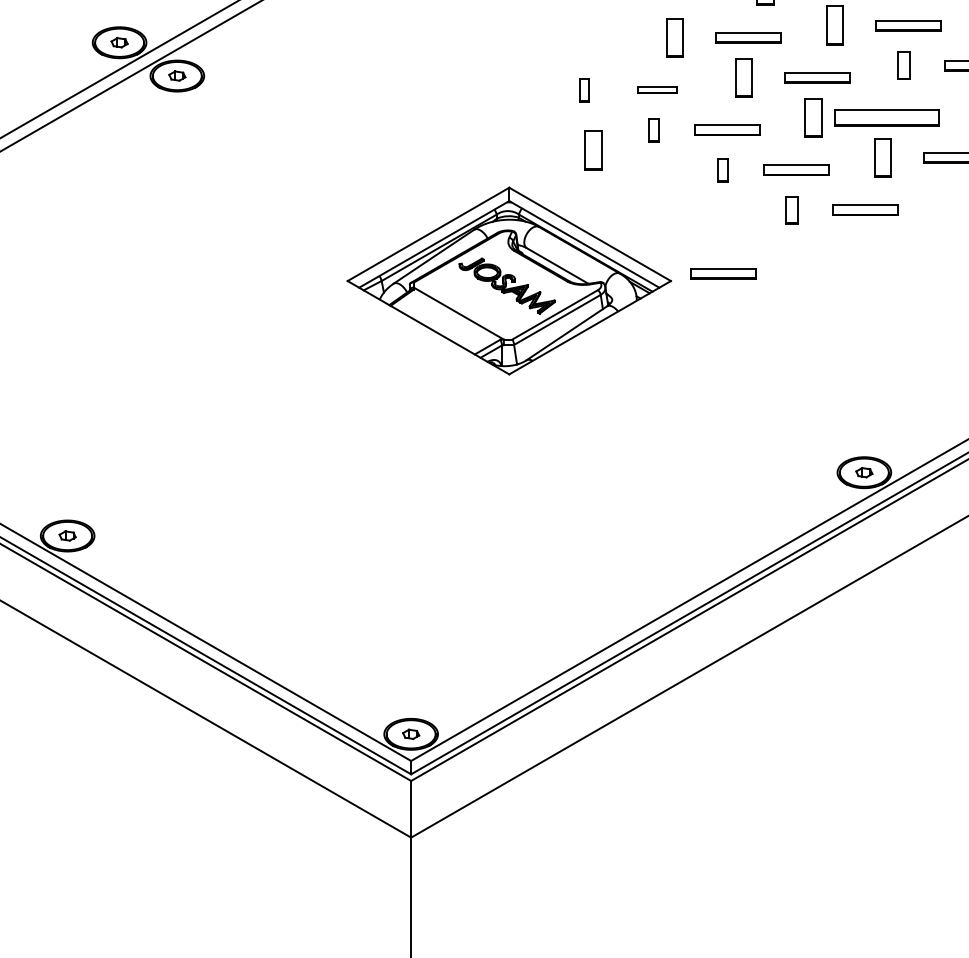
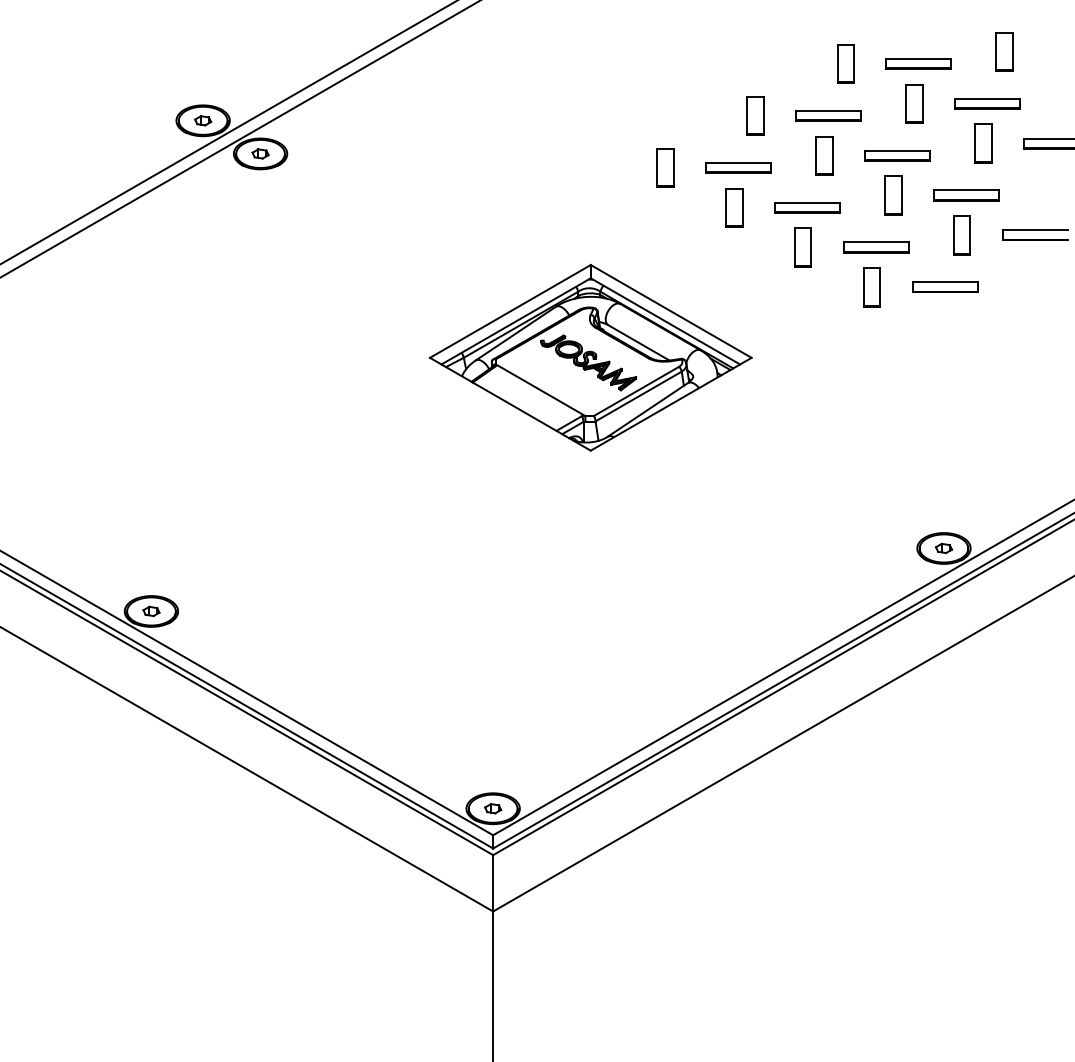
part: (904, 65) -> (983, 143), size x1.43
part: (584, 89) -> (665, 167), size x1.67
part: (657, 89) -> (738, 167), size x1.67
part: (887, 117) -> (966, 195), size x0.62
part: (653, 129) -> (734, 207), size x1.67
part: (593, 150) -> (674, 227), removed
part: (722, 170) -> (802, 247), size x1.67
part: (791, 210) -> (871, 287), size x1.43
part: (723, 273) -> (803, 350), removed

